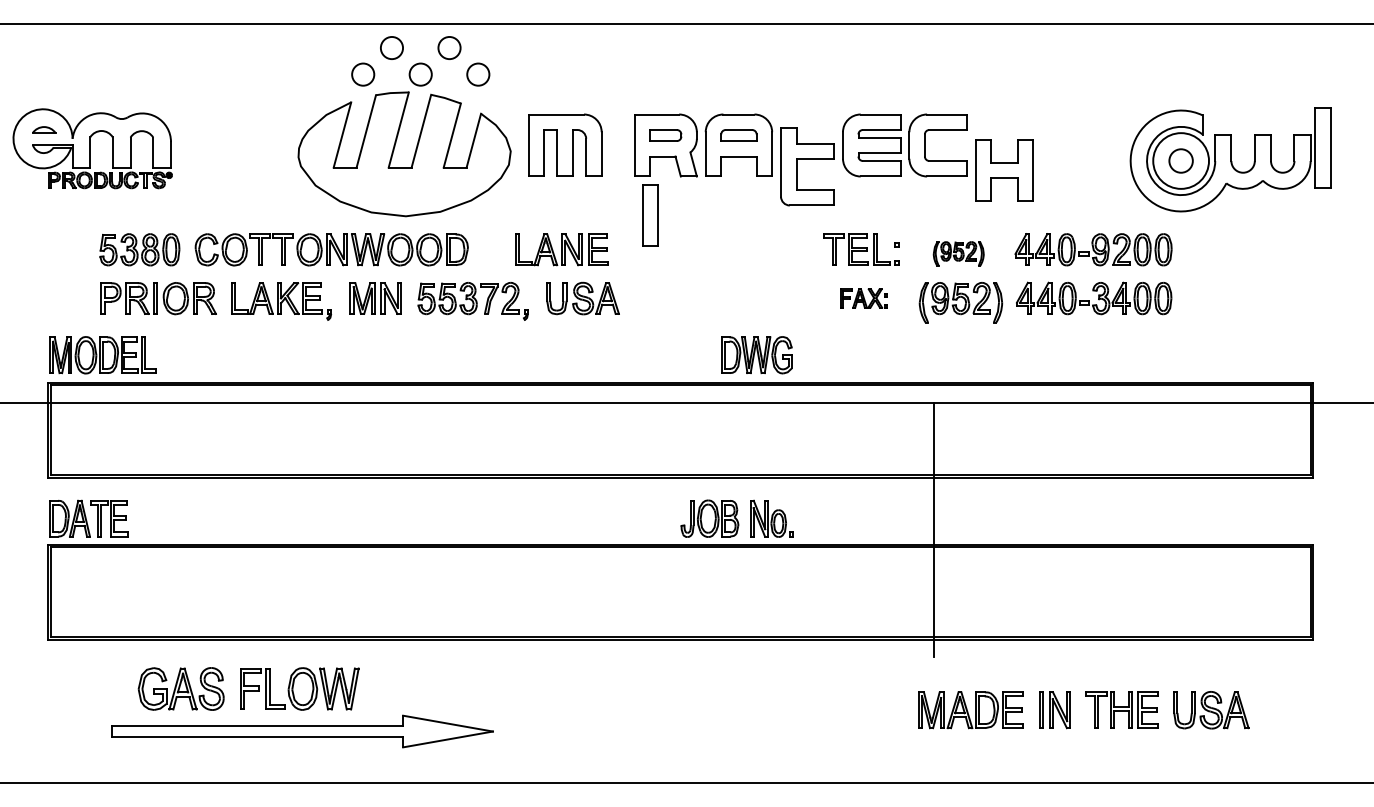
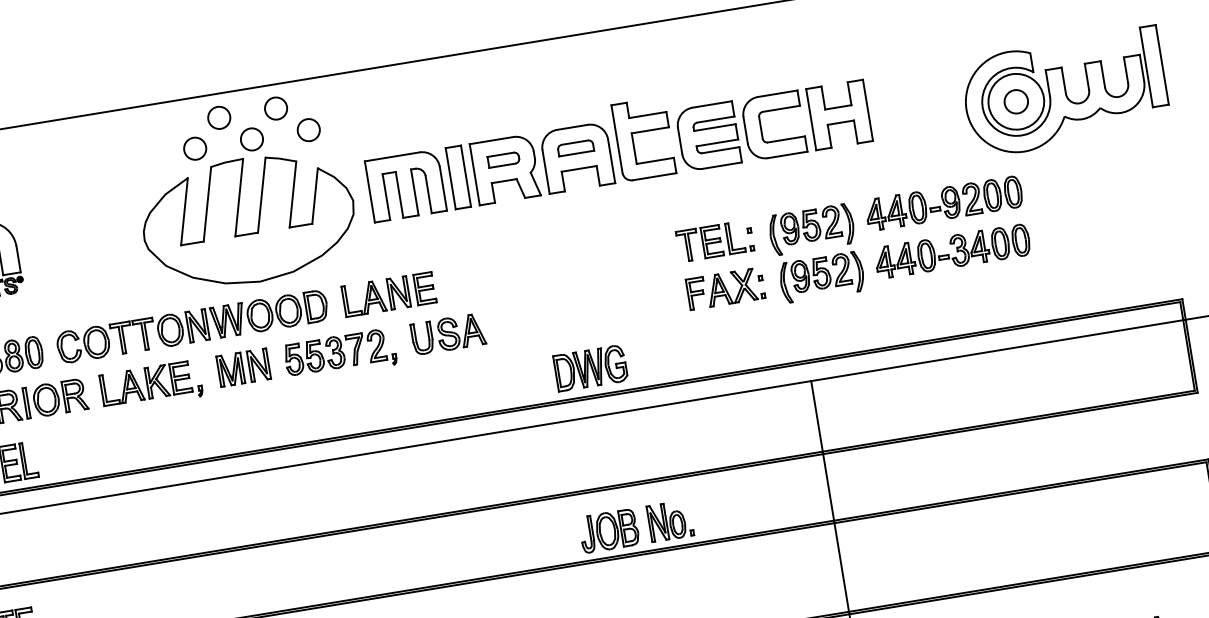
part: (807, 159) -> (642, 132), moved
part: (1004, 170) -> (839, 115), moved
part: (650, 215) -> (458, 177), moved
part: (561, 249) -> (388, 294), moved
part: (958, 253) -> (811, 229), size x1.67
part: (863, 298) -> (725, 288), size x1.67
part: (756, 355) -> (590, 368), moved

